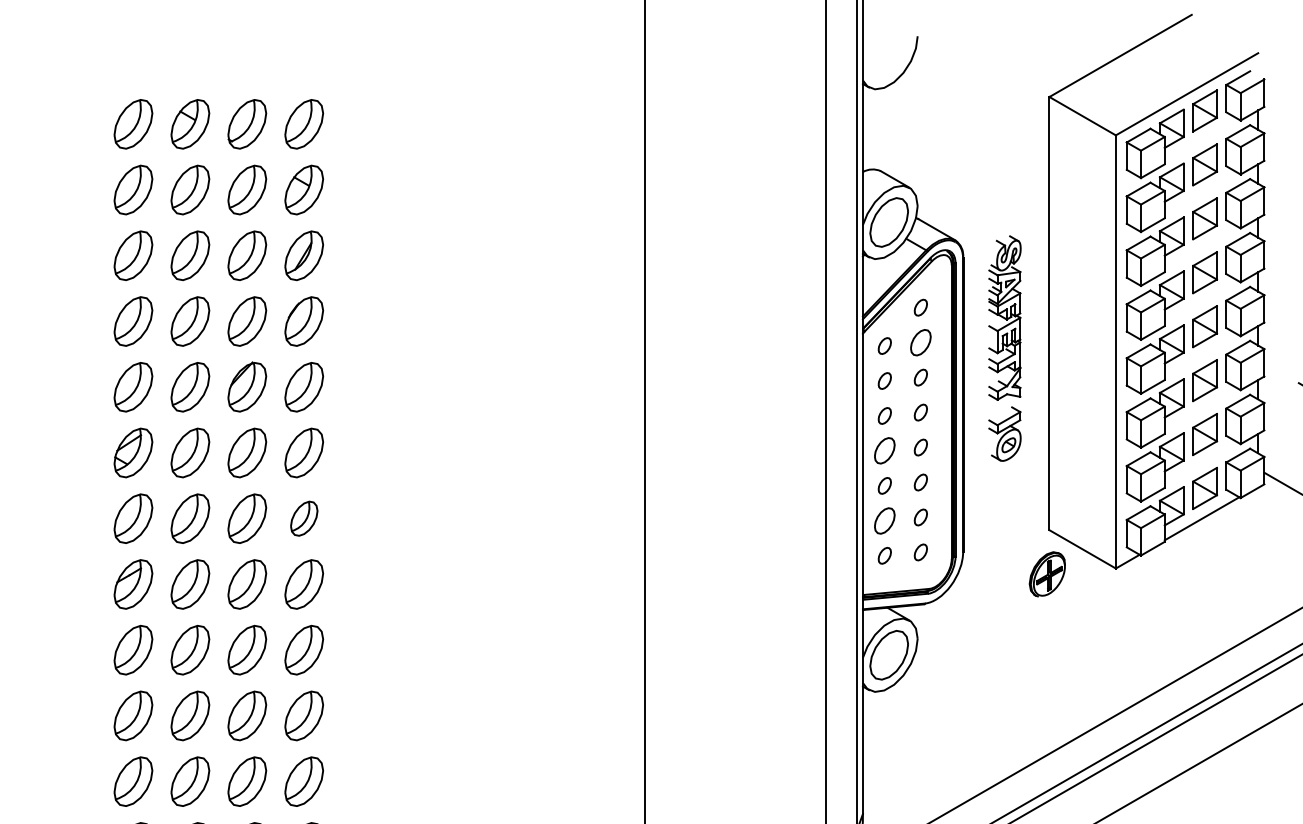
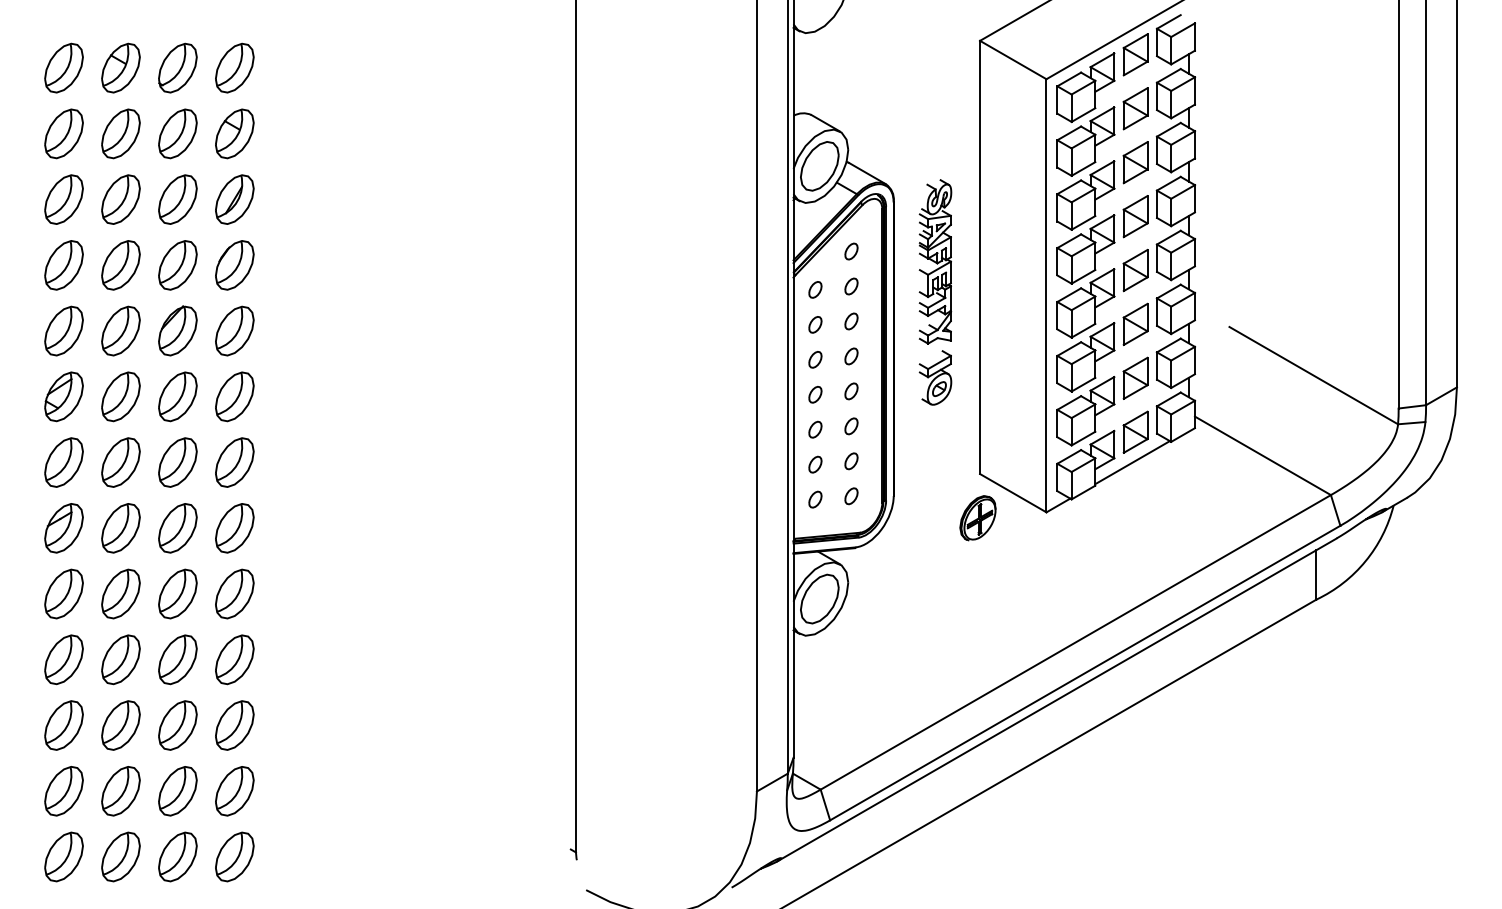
part: (920, 342) -> (851, 286), size x0.62
part: (884, 450) -> (815, 394), size x0.62
part: (303, 518) -> (234, 462), size x1.43
part: (884, 520) -> (815, 464), size x0.62

